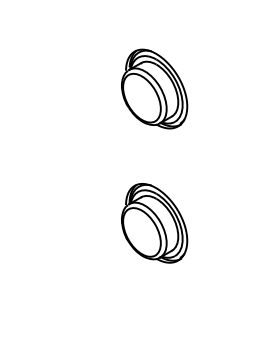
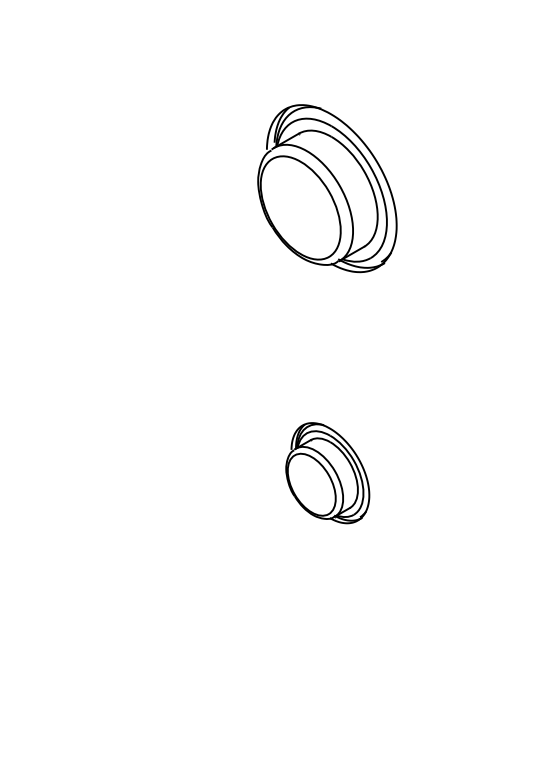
part: (154, 223) -> (327, 473), size x0.6

